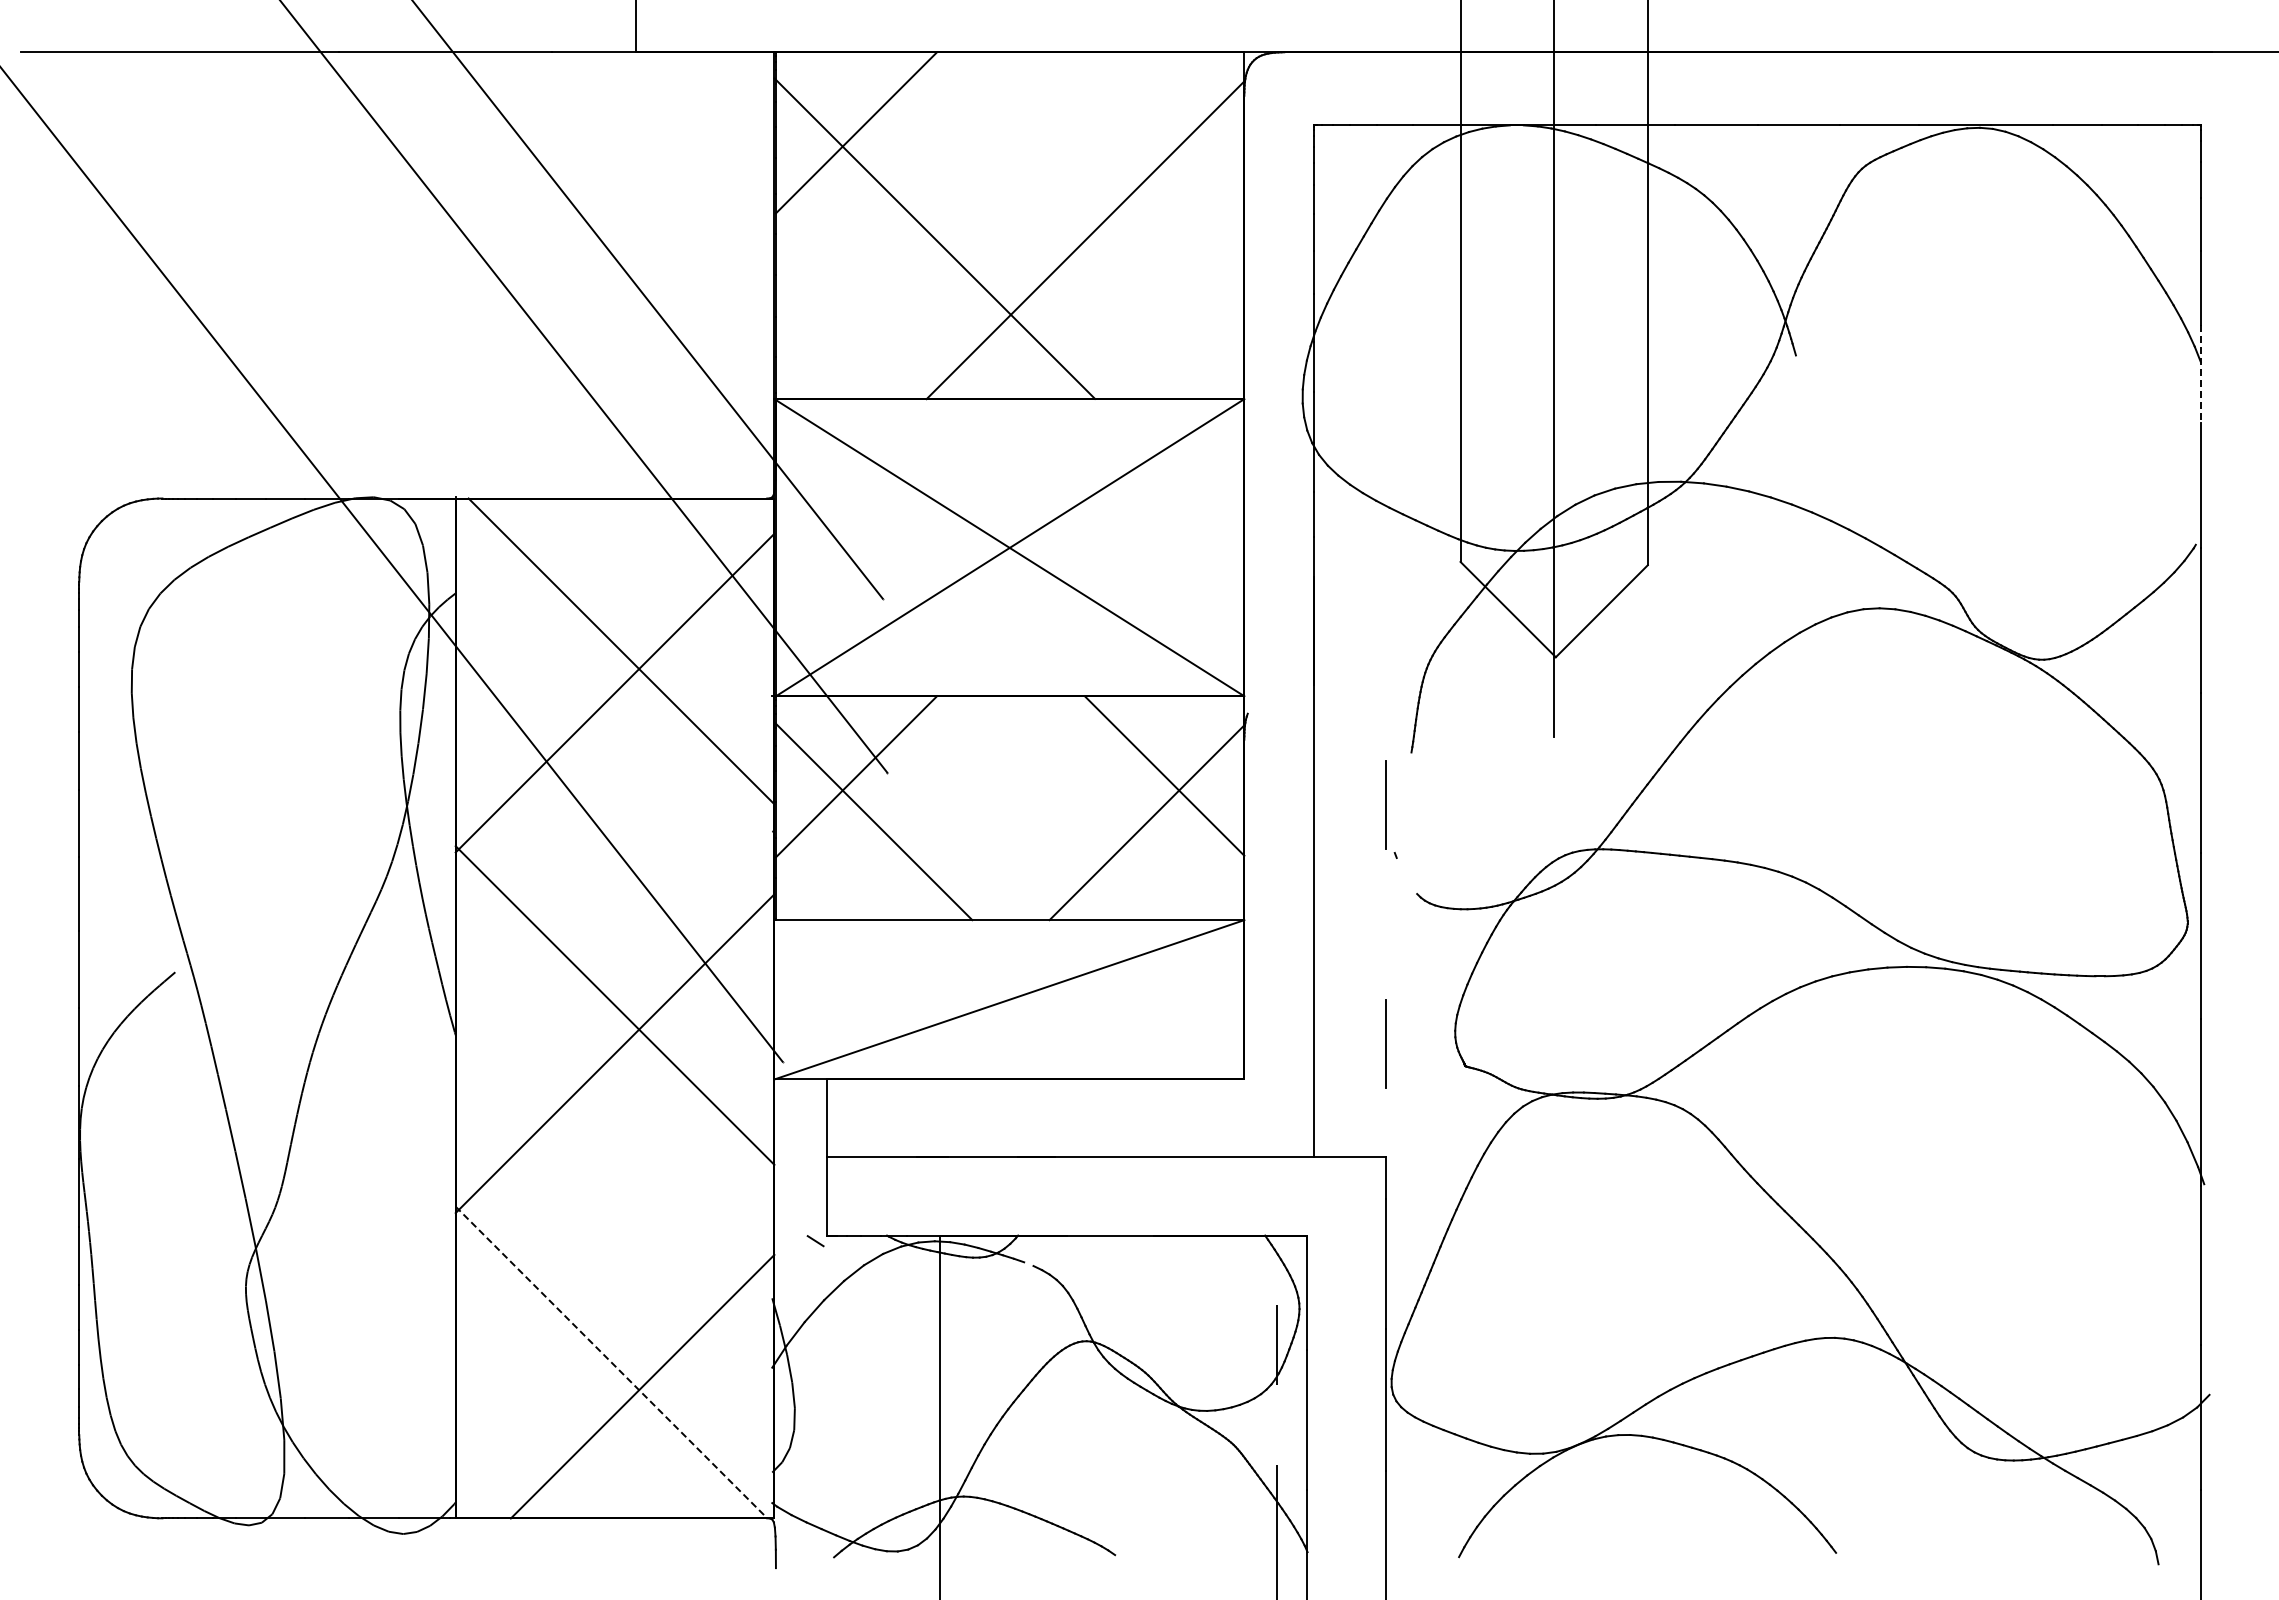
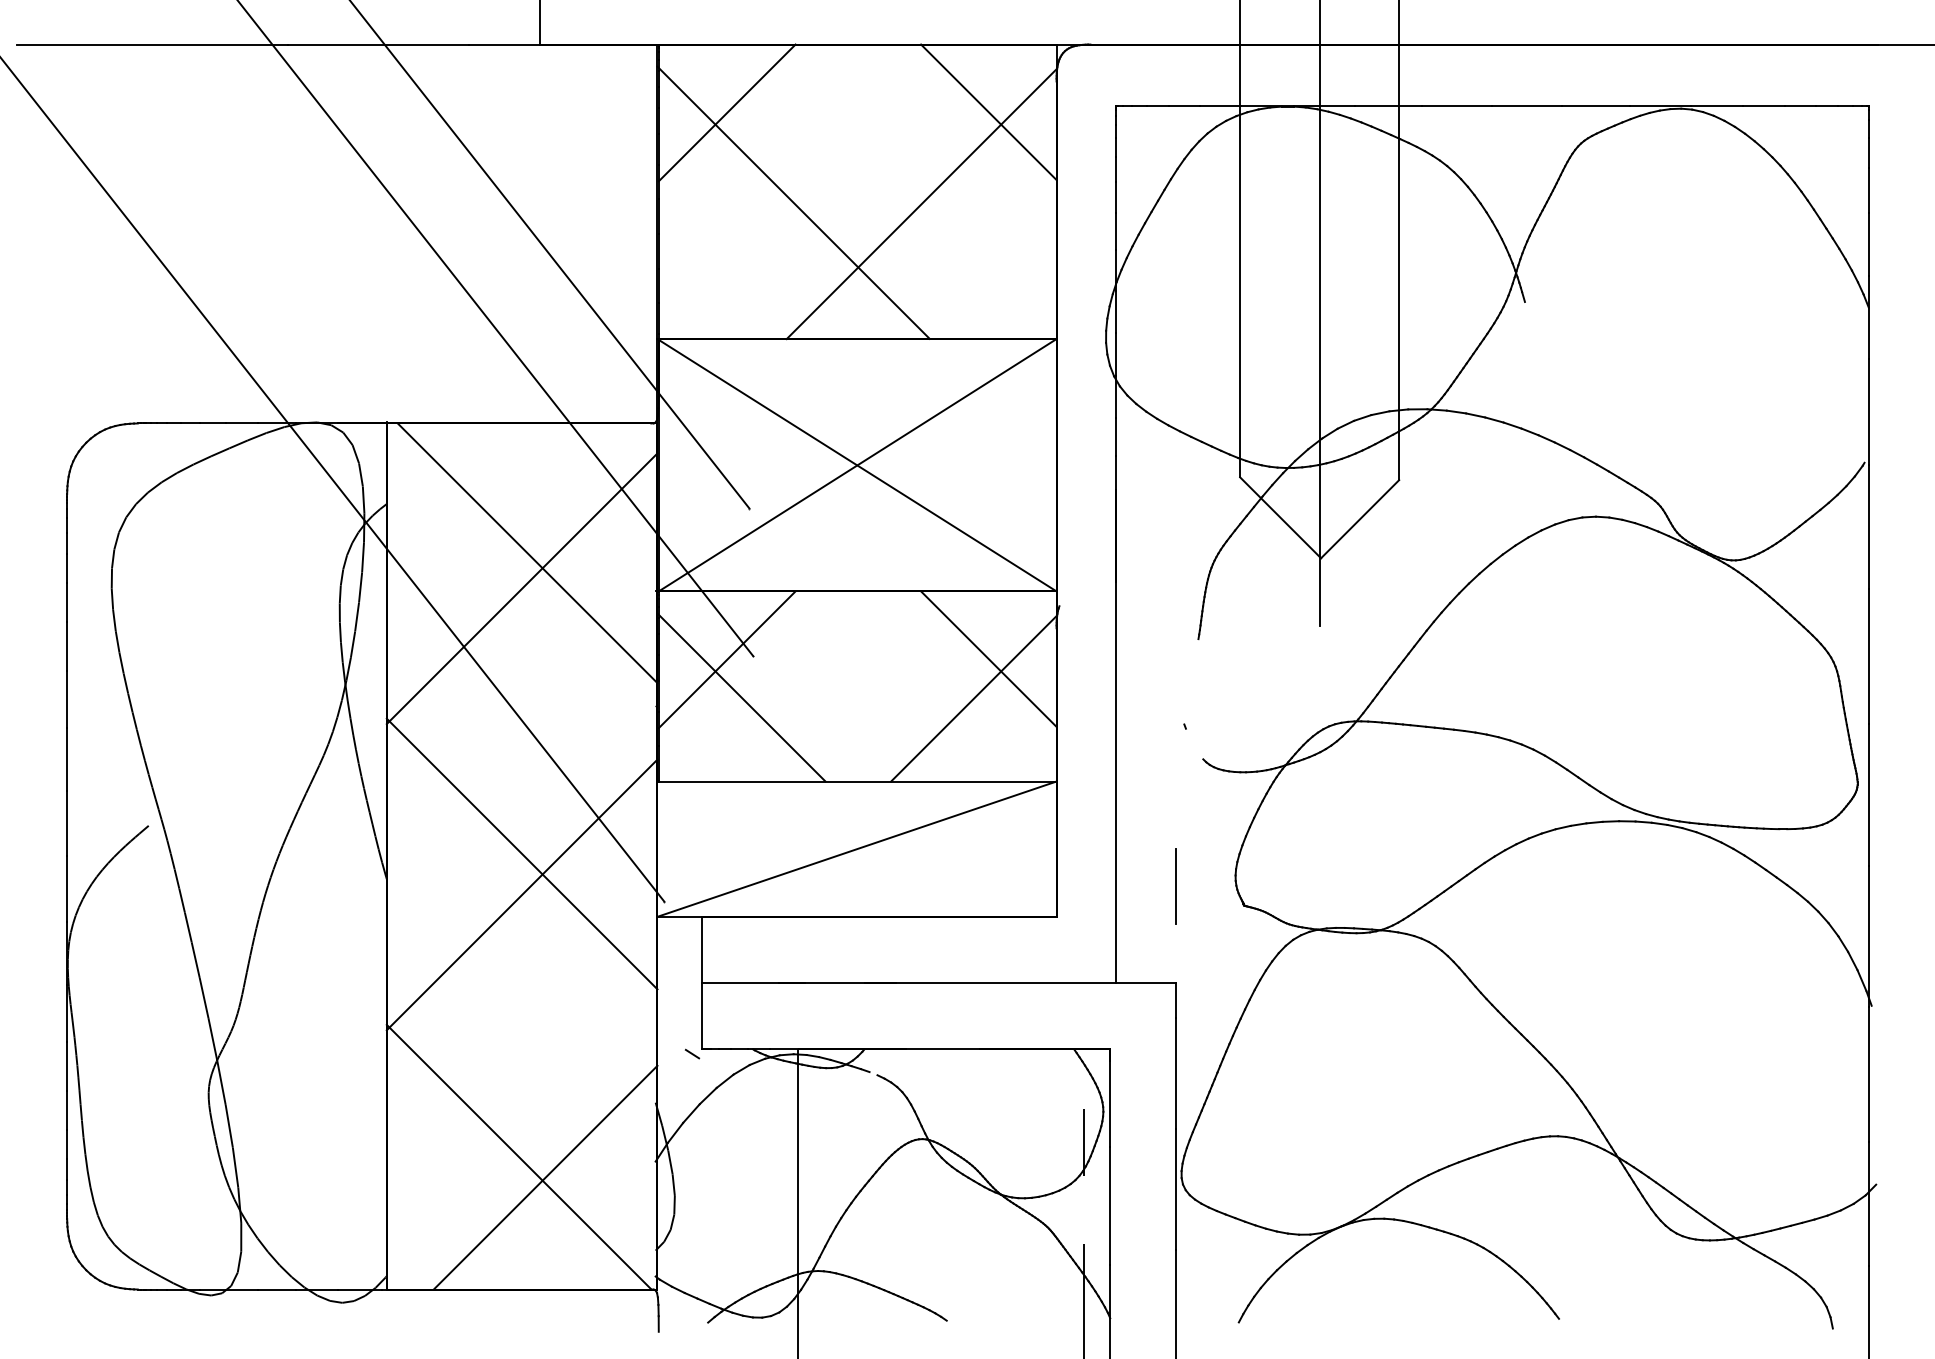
line: (1164, 131) -> (988, 111), added
line: (2200, 374) -> (1868, 318), dashed -> solid
line: (1385, 804) -> (1176, 683), removed
line: (611, 1362) -> (519, 1157), dashed -> solid

